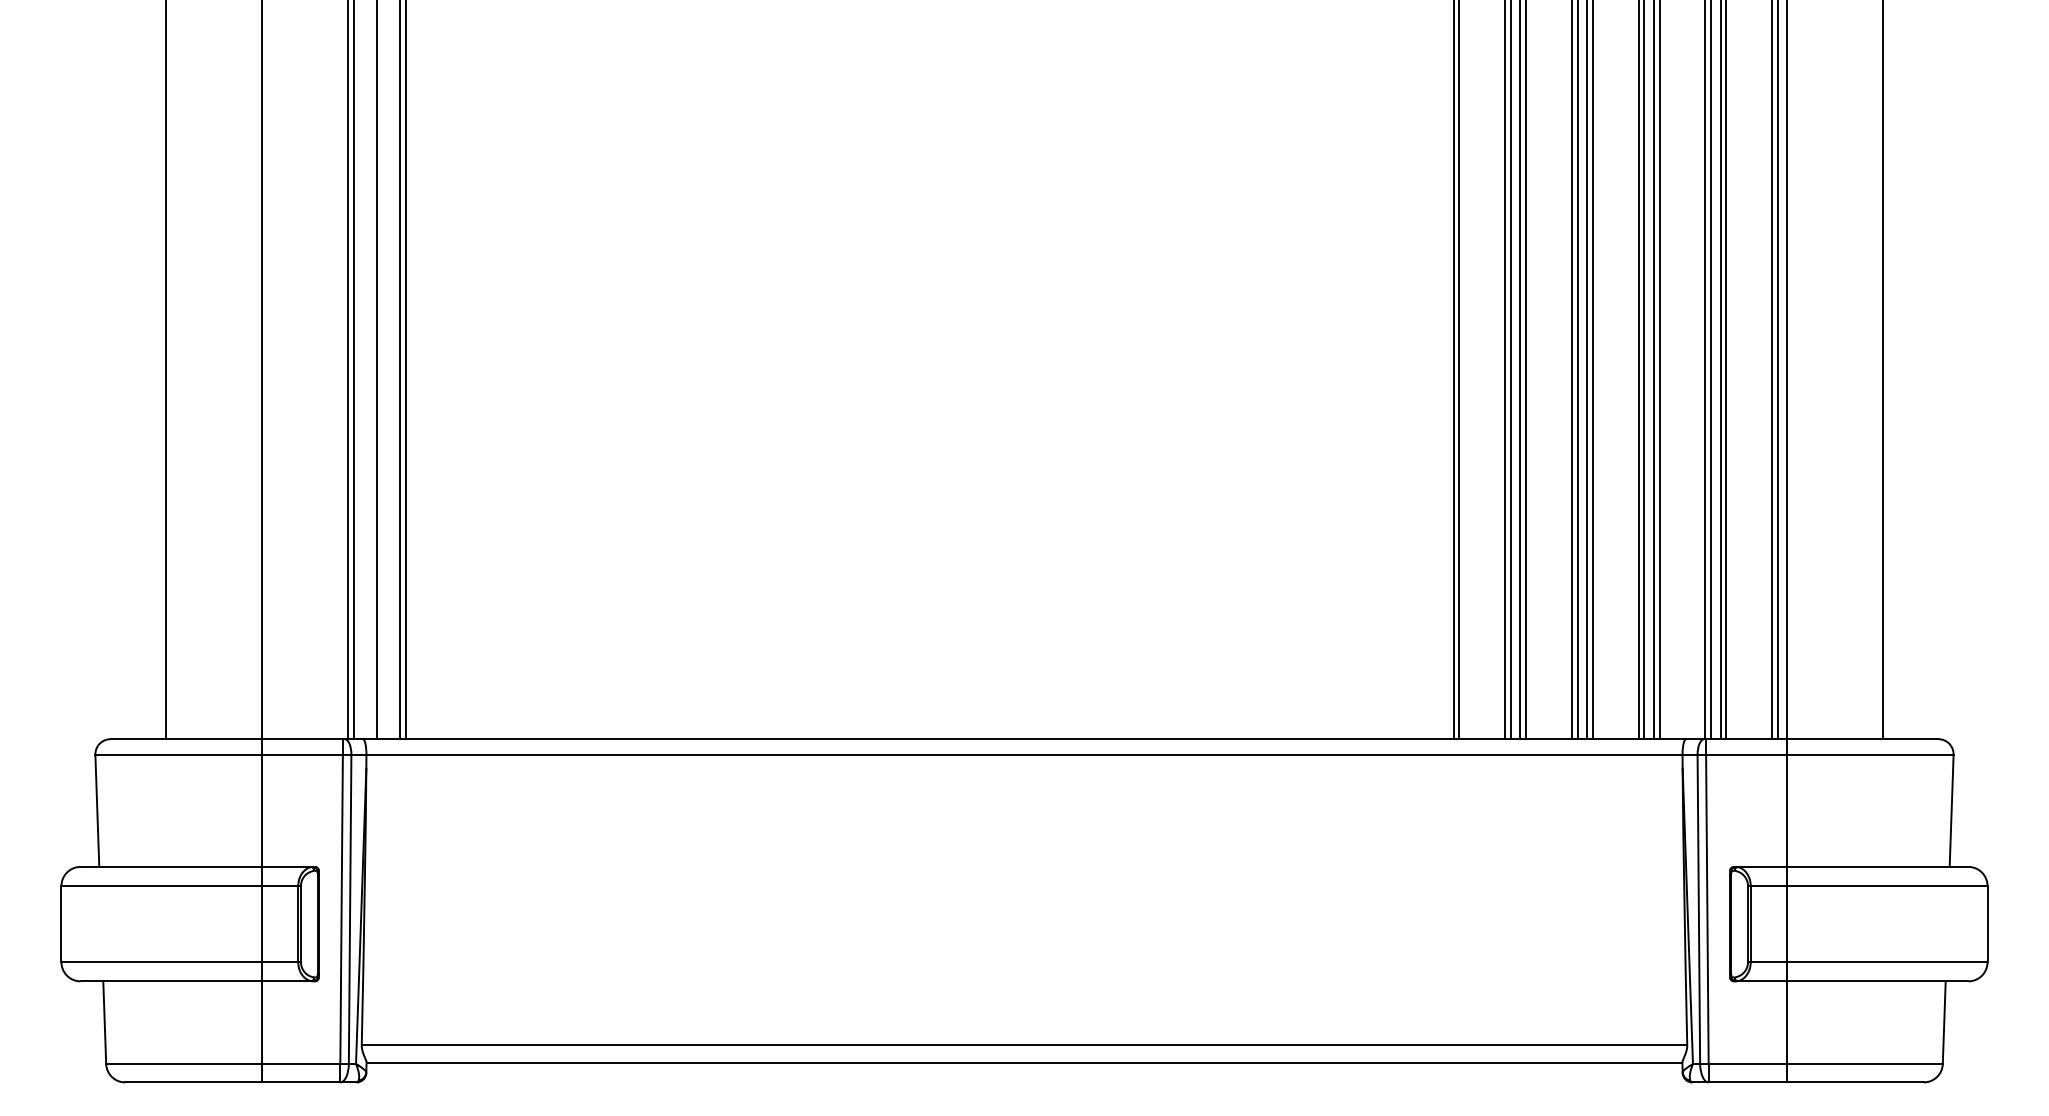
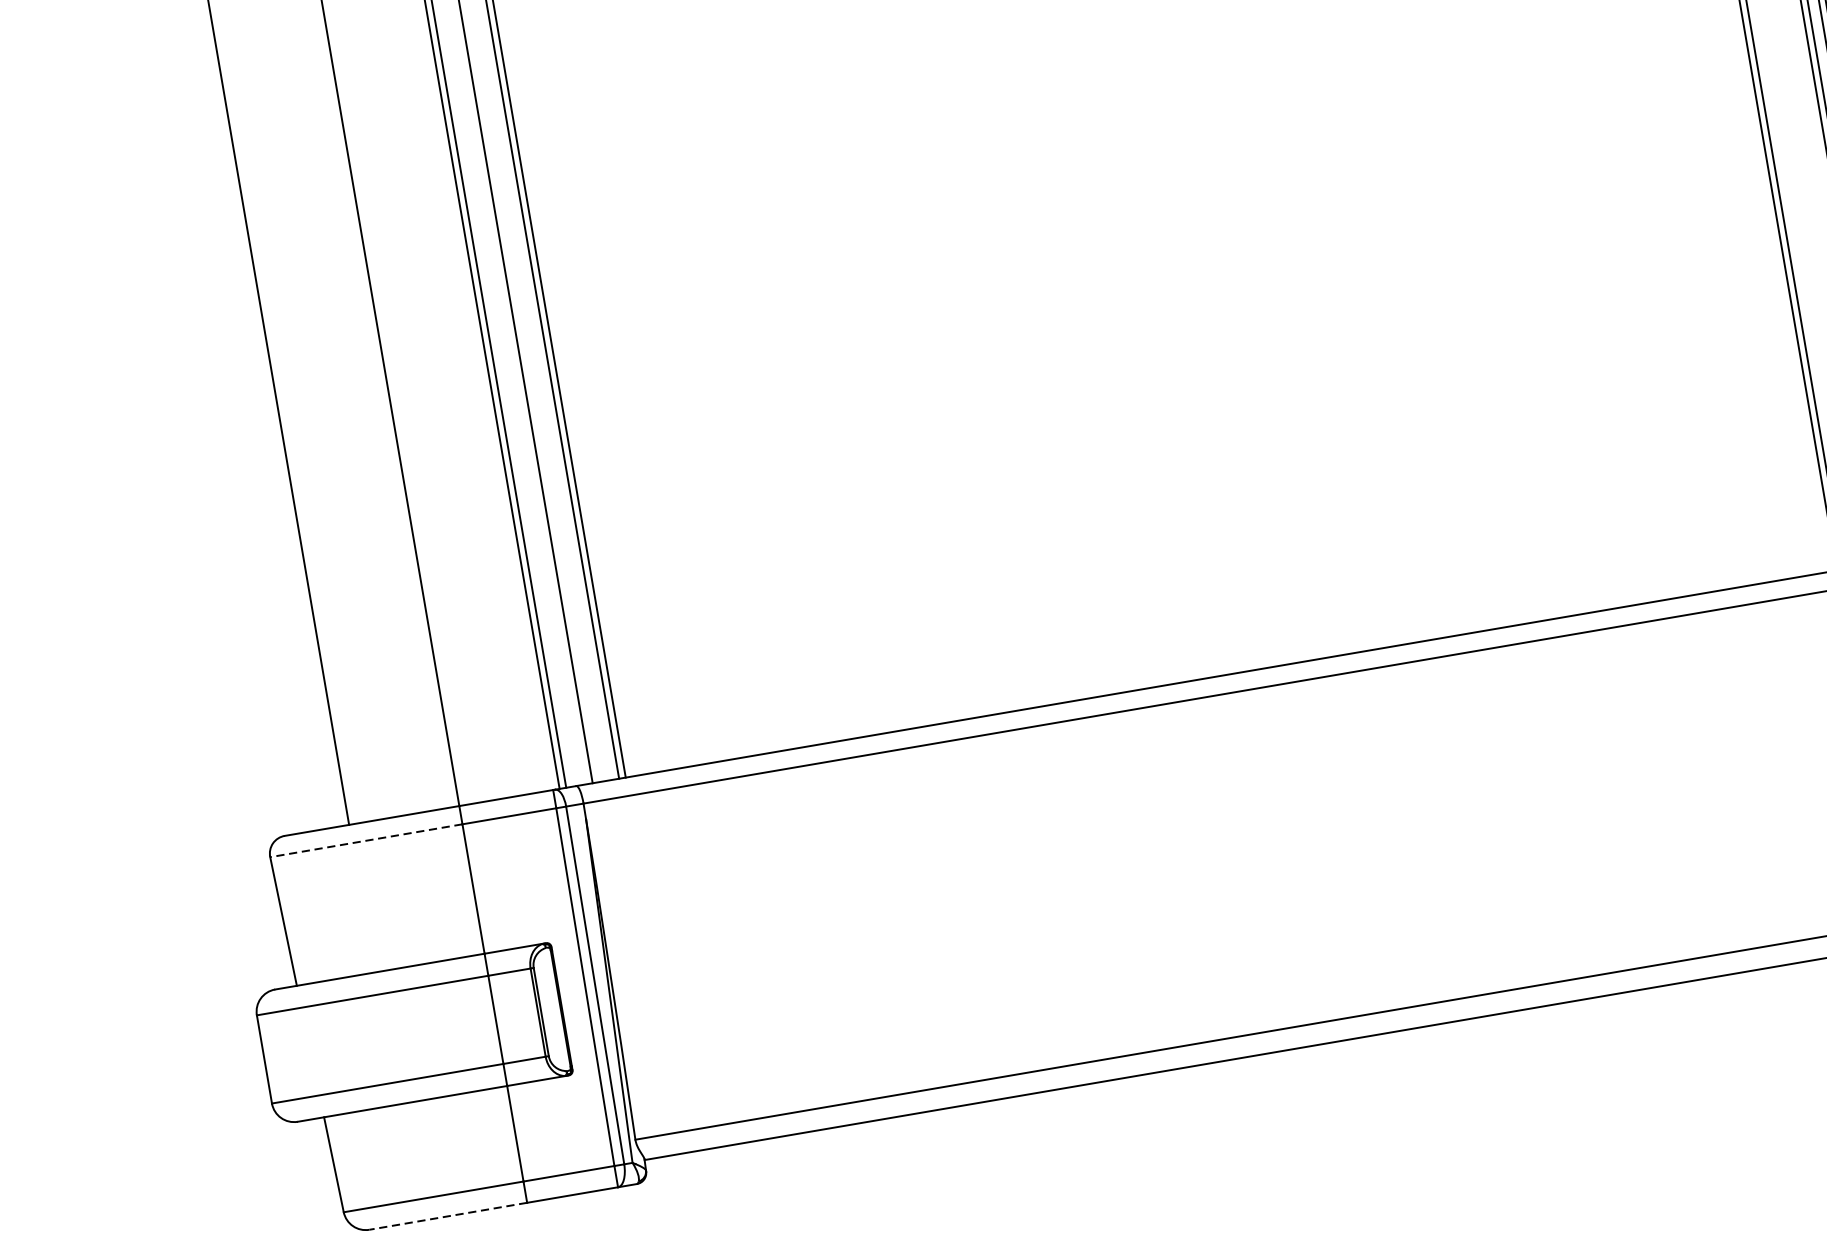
line: (178, 754) -> (366, 840), solid -> dashed
line: (192, 1082) -> (447, 1216), solid -> dashed

